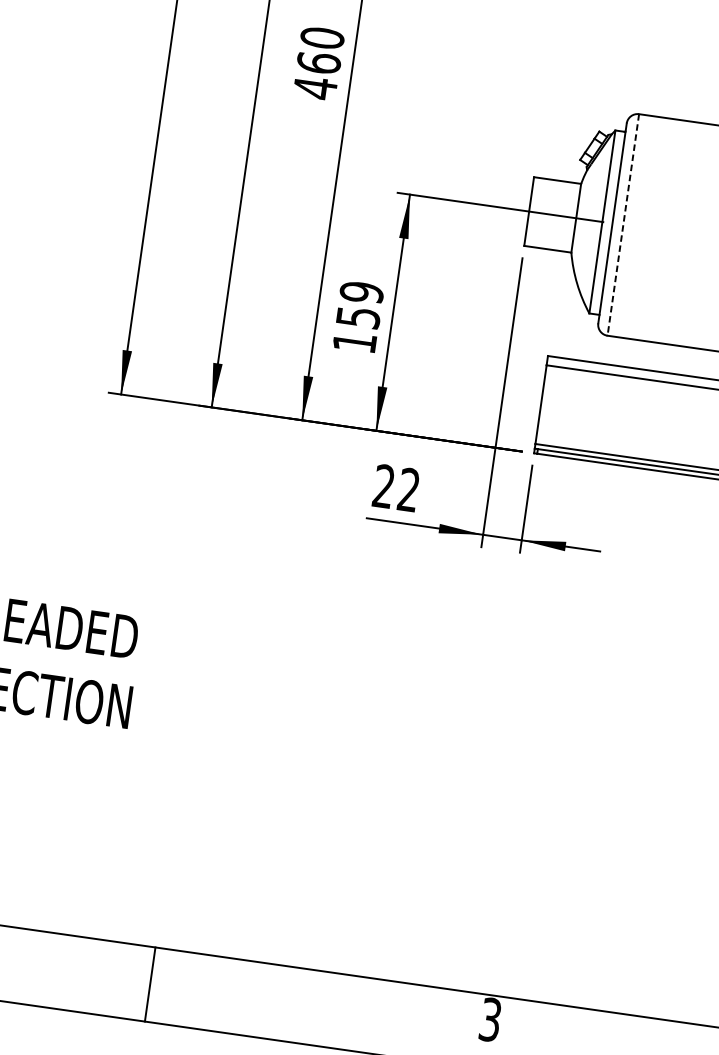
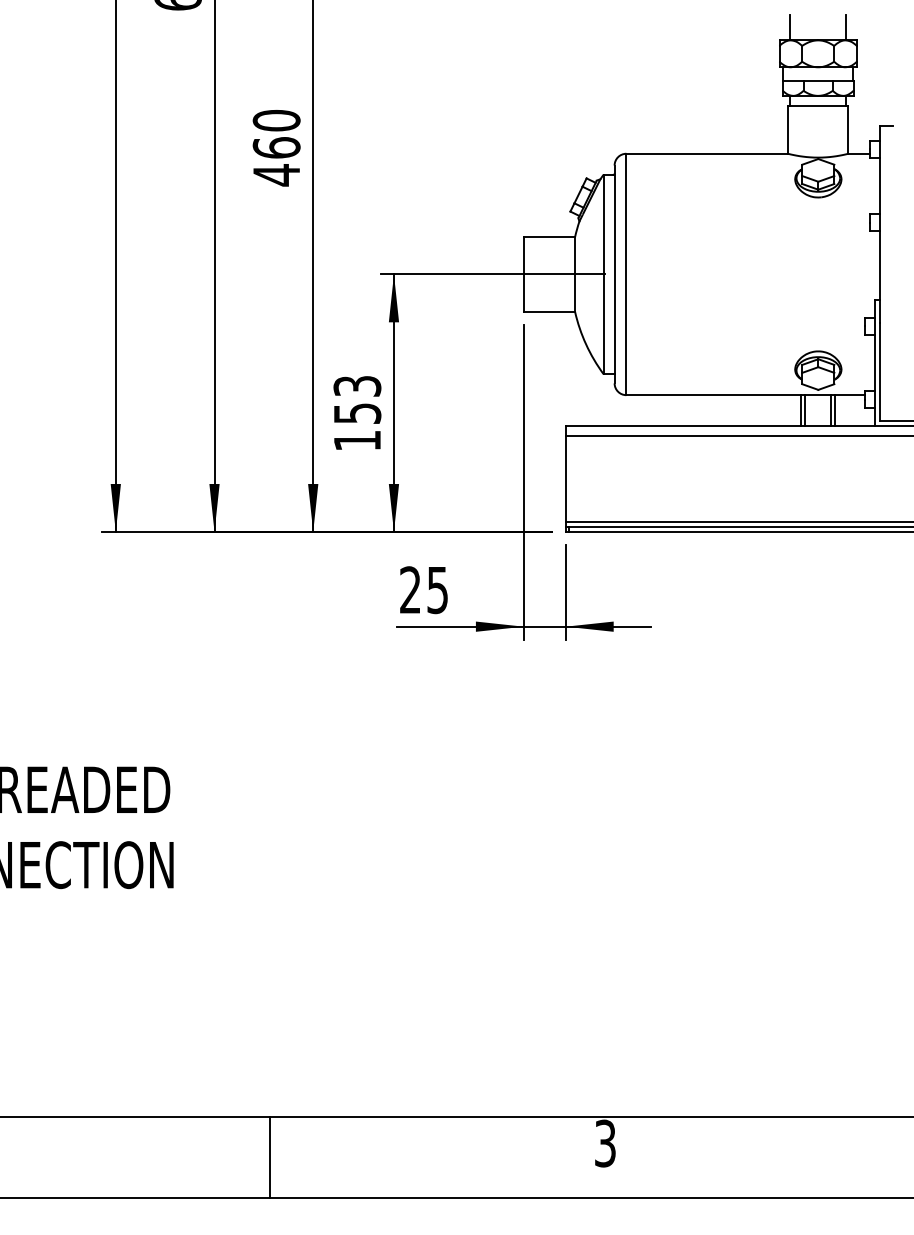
line: (623, 225) -> (626, 274), dashed -> solid
text: (361, 292) -> (357, 386), 159 -> 153
text: (408, 490) -> (437, 590), 22 -> 25
line: (150, 984) -> (269, 1157), moved

